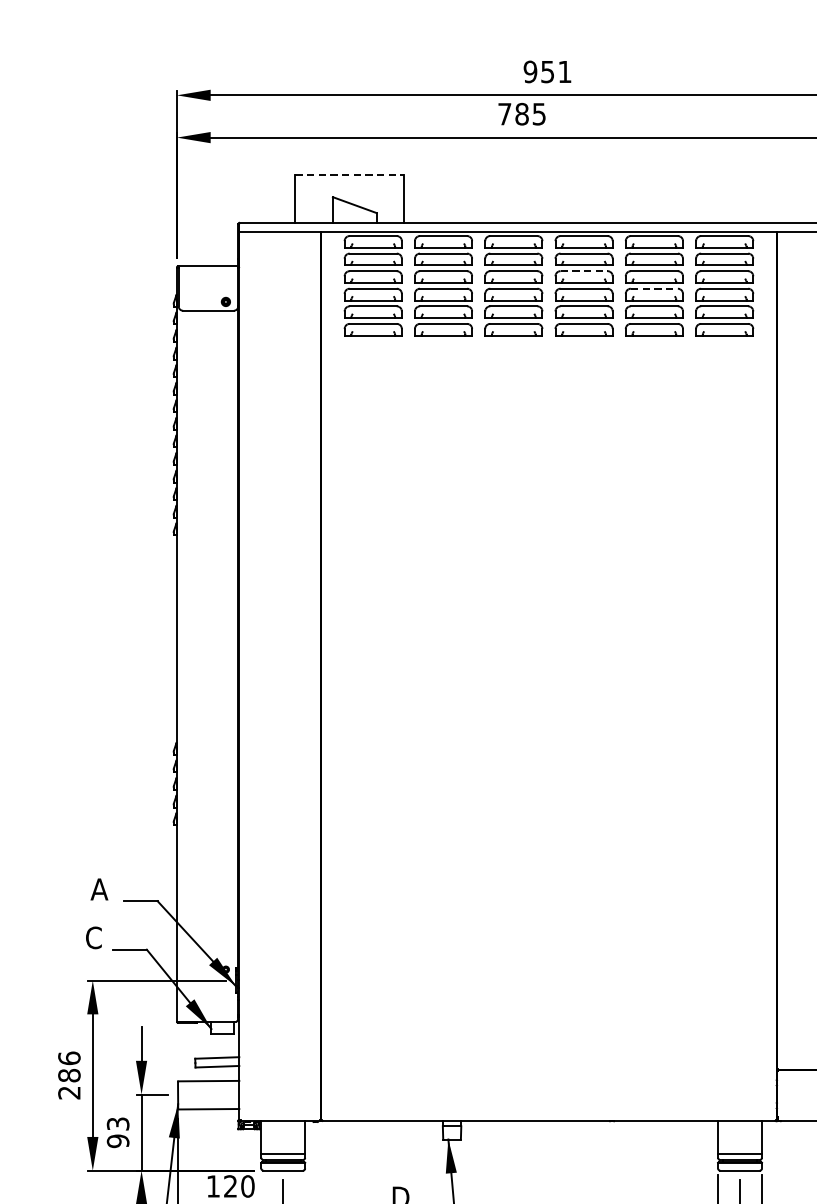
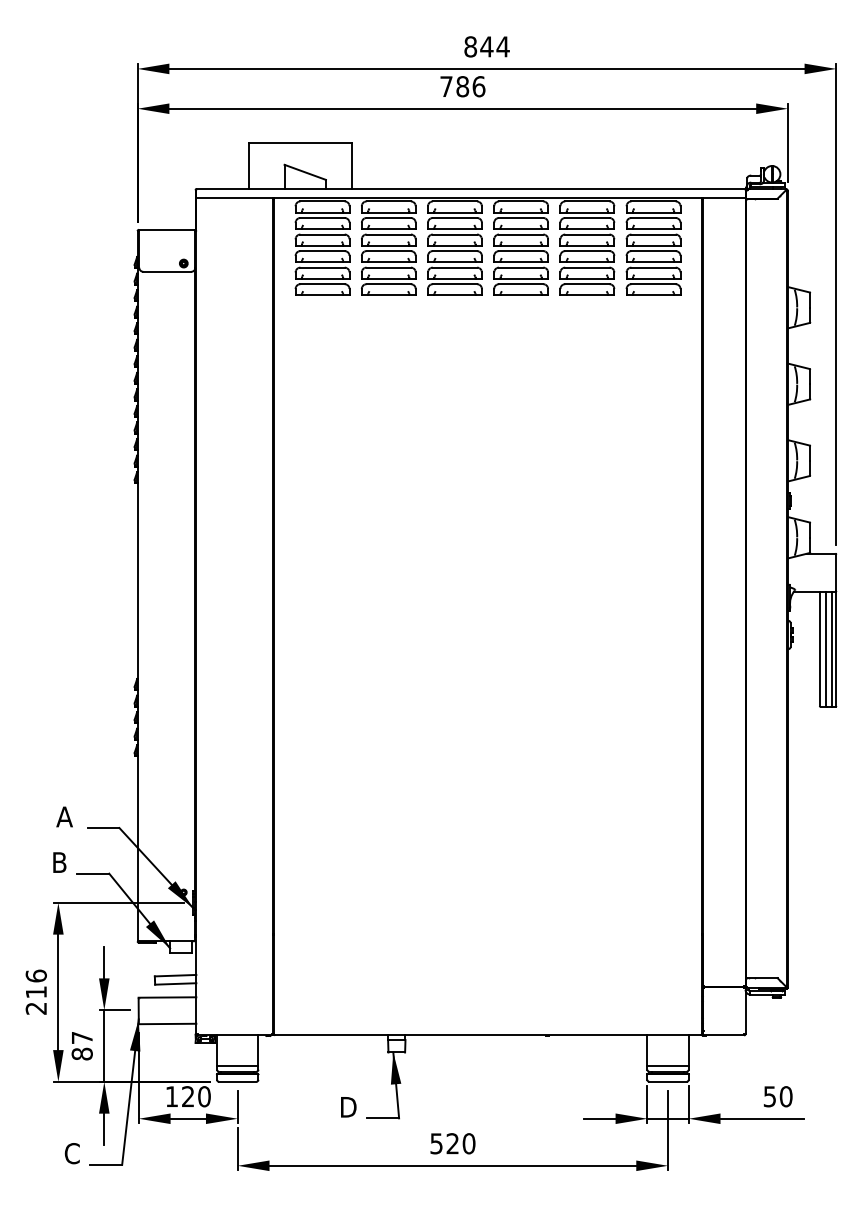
text: (547, 71) -> (486, 46), 951 -> 844
text: (538, 114) -> (478, 86), 785 -> 786
line: (349, 174) -> (300, 143), dashed -> solid
line: (584, 271) -> (521, 234), dashed -> solid
line: (654, 289) -> (587, 251), dashed -> solid
text: (94, 937) -> (59, 862), C -> B
text: (68, 1075) -> (35, 992), 286 -> 216
text: (117, 1132) -> (81, 1045), 93 -> 87

